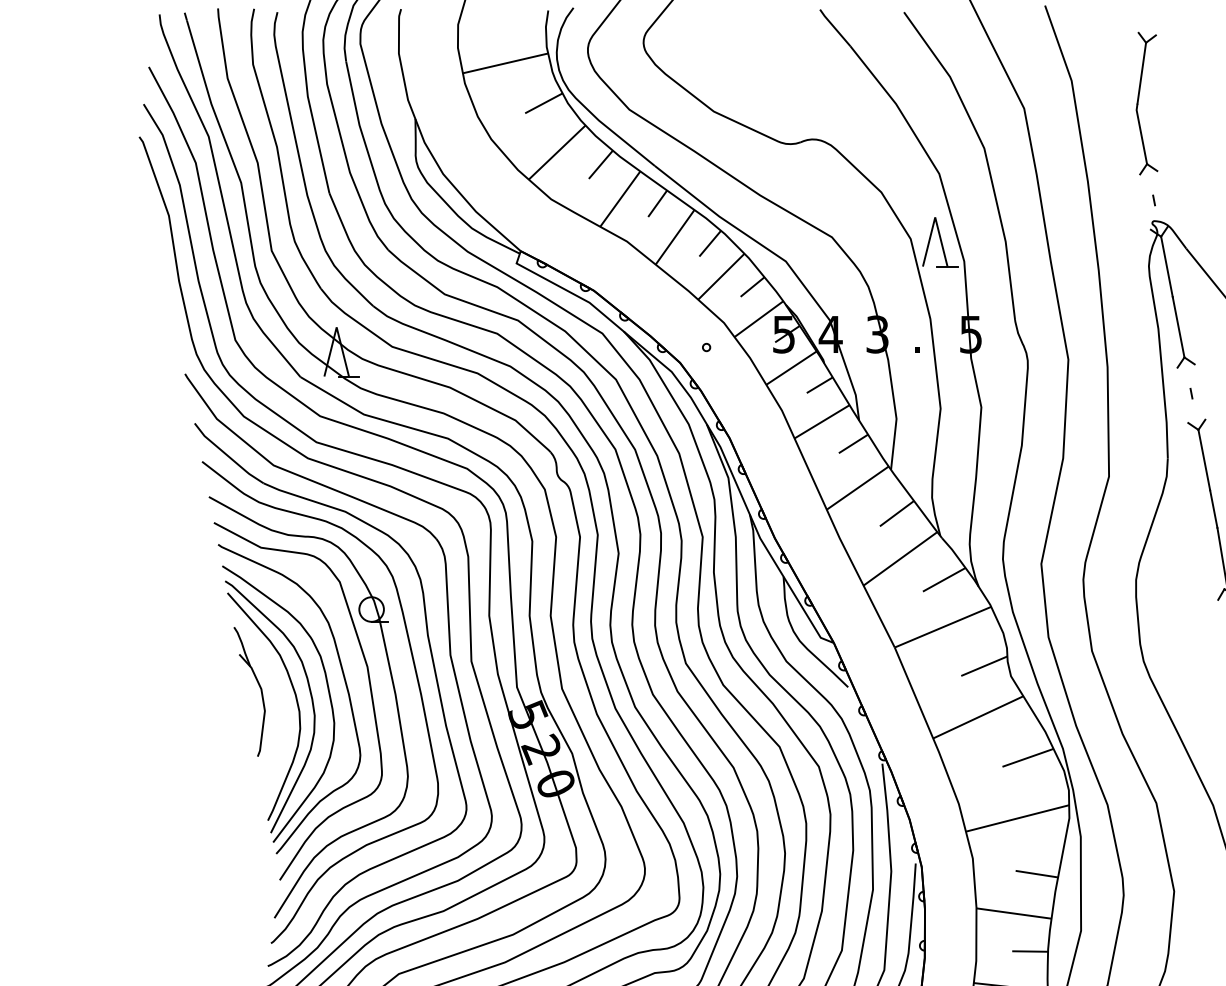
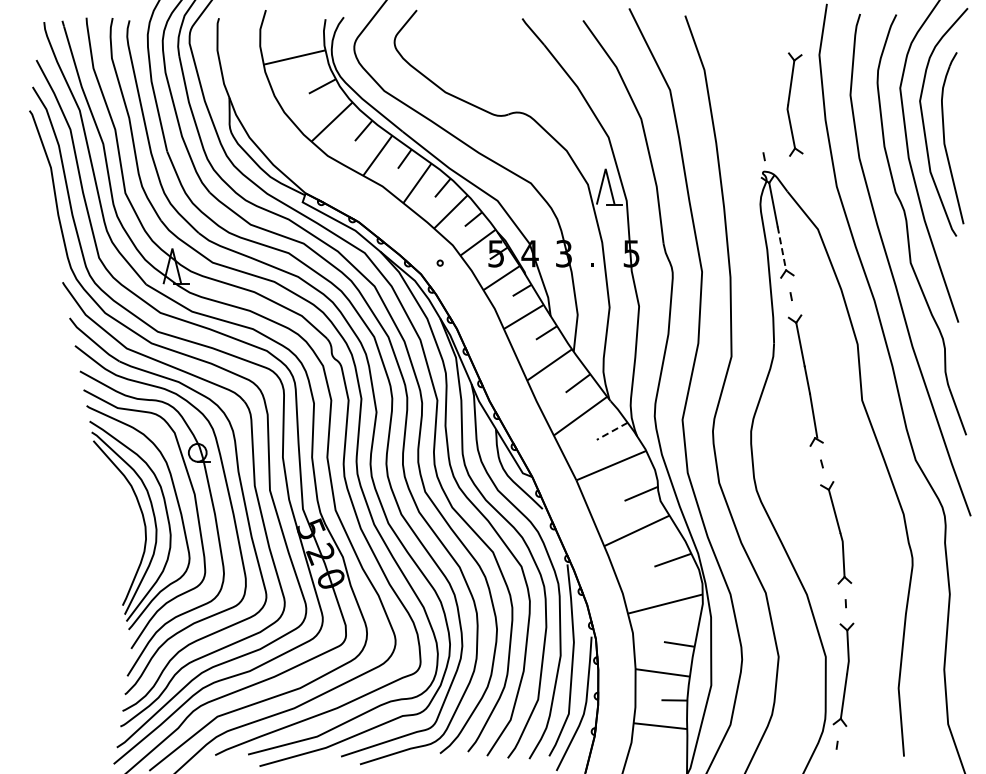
part: (1146, 103) -> (794, 104), moved
line: (1179, 327) -> (782, 248), solid -> dashed
line: (944, 580) -> (612, 431), solid -> dashed
part: (259, 689) -> (116, 510), removed

